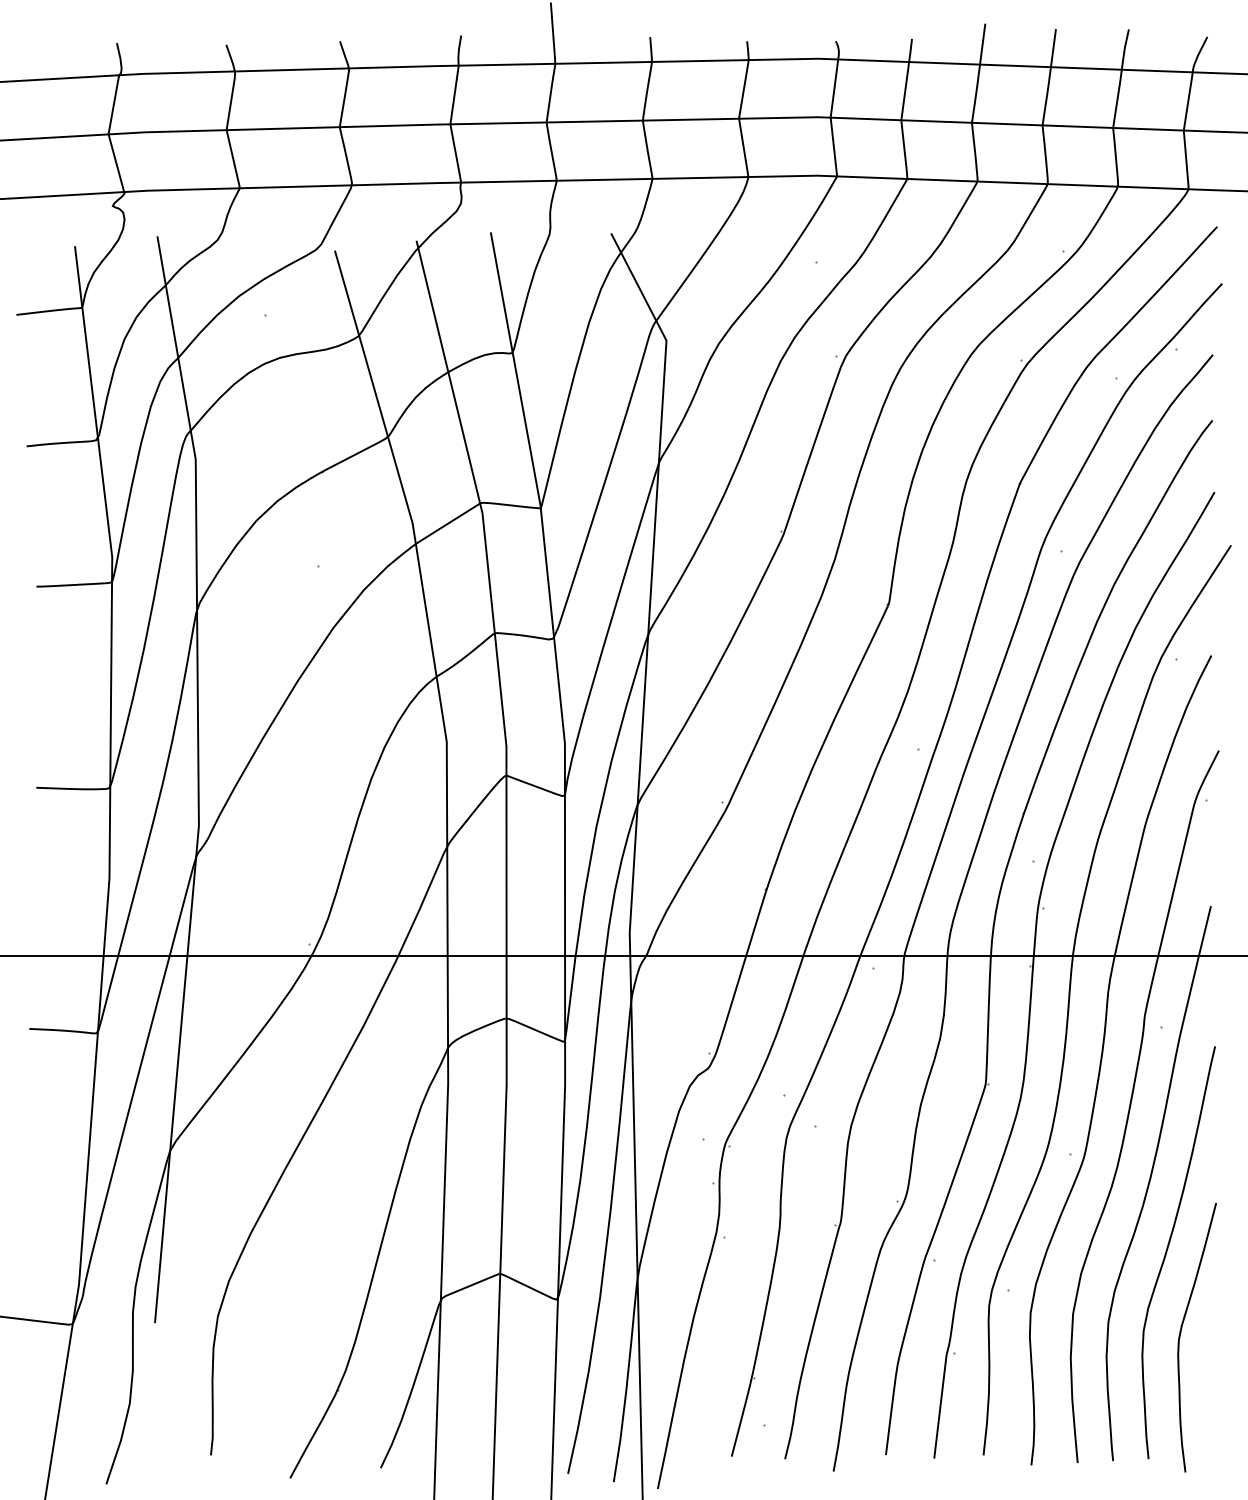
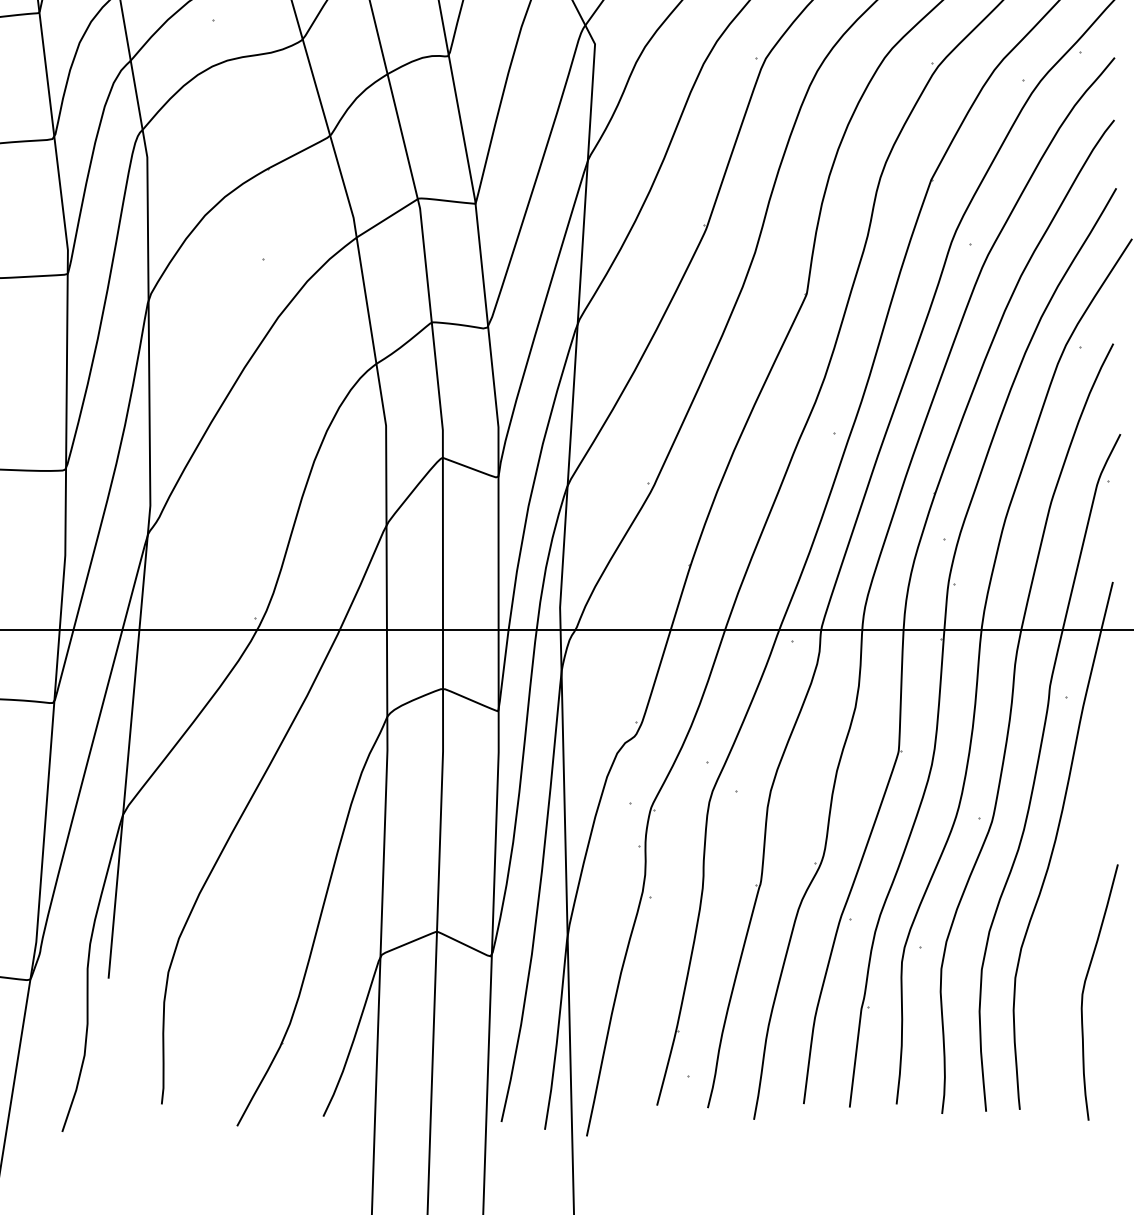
curve: (1168, 1248) -> (1072, 907), removed

